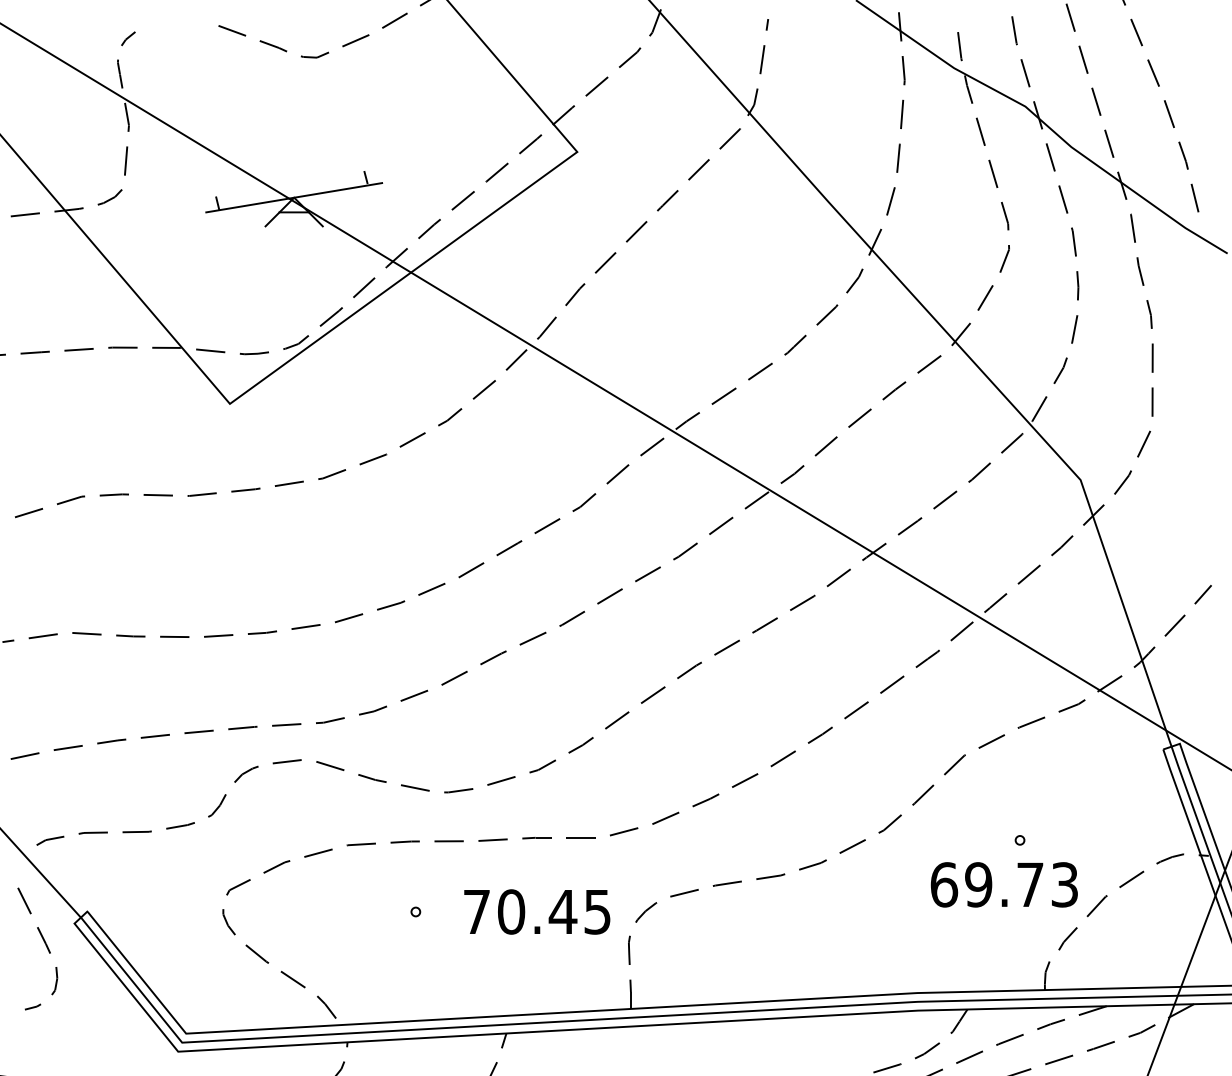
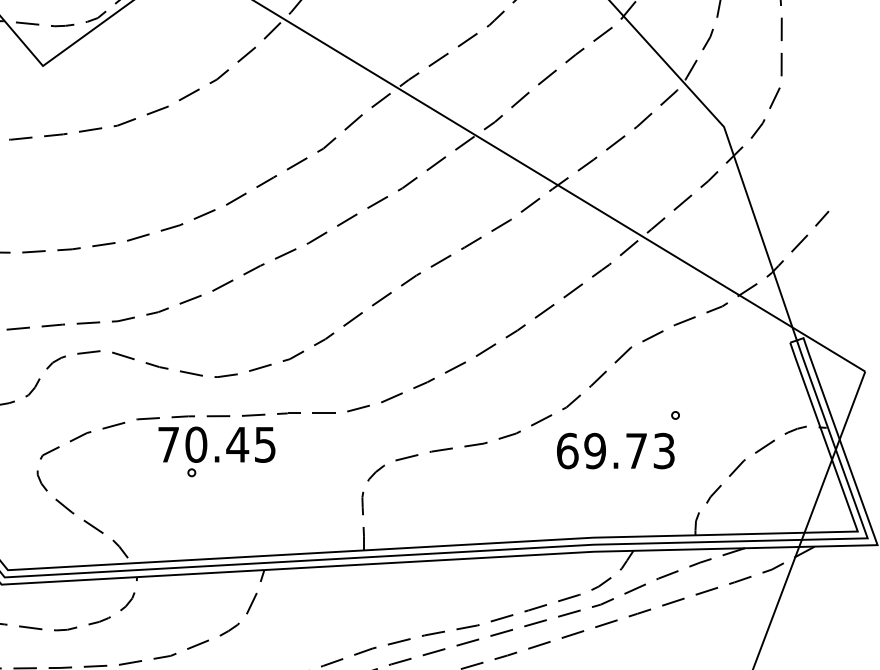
text: (1003, 884) -> (615, 450), moved
text: (537, 911) -> (217, 444), moved

